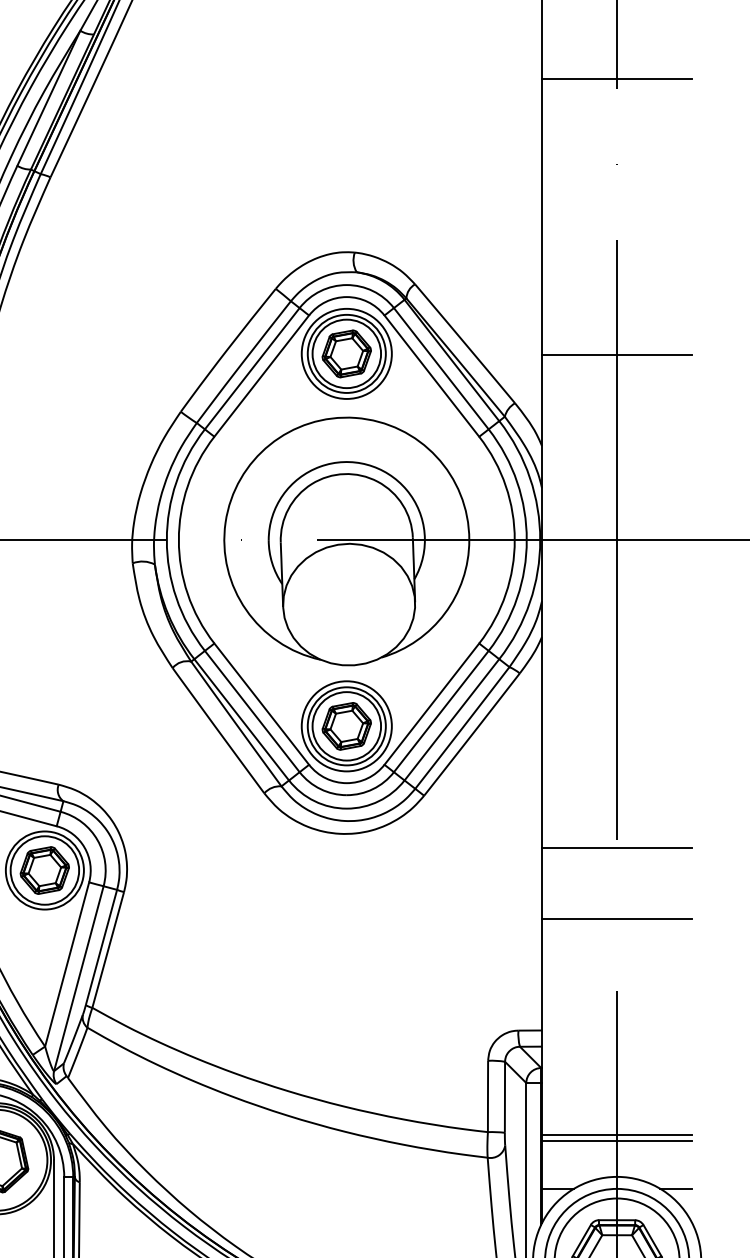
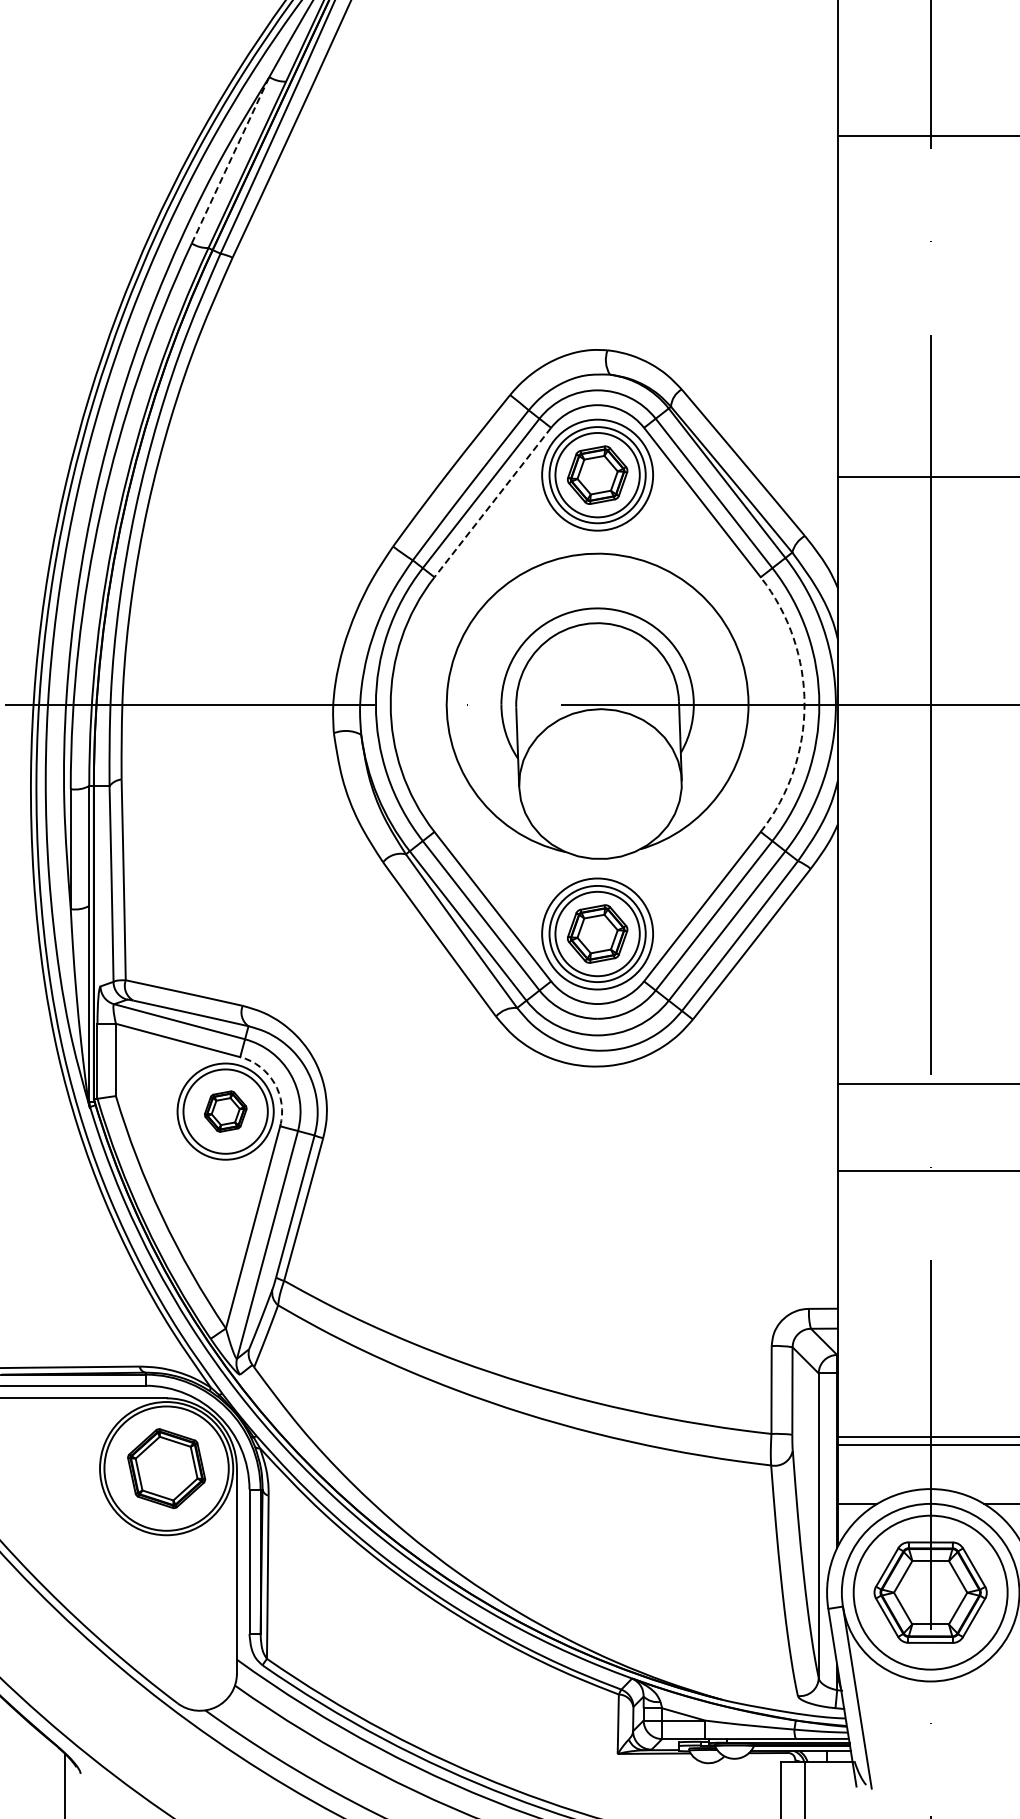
line: (48, 98) -> (230, 160), solid -> dashed
line: (261, 376) -> (492, 502), solid -> dashed
arc: (514, 540) -> (804, 704), solid -> dashed
arc: (84, 847) -> (274, 1083), solid -> dashed
part: (44, 870) -> (225, 1111), size x0.7

